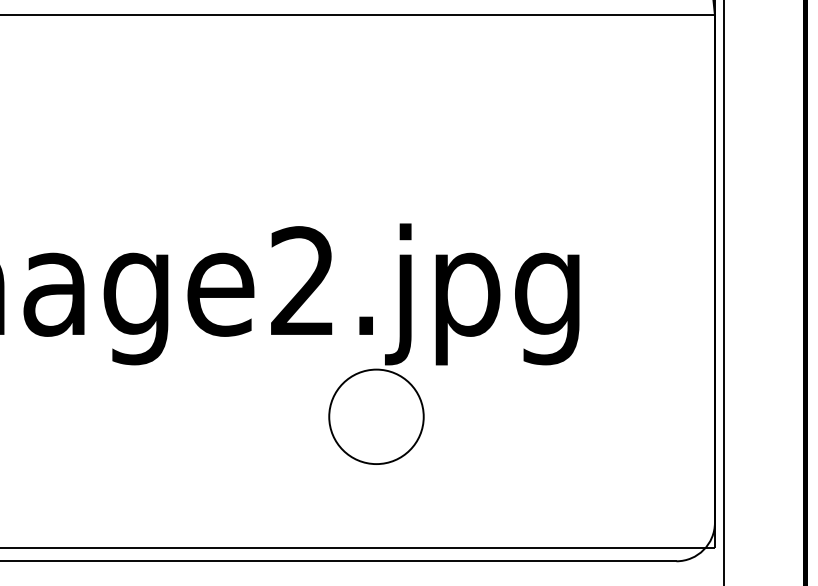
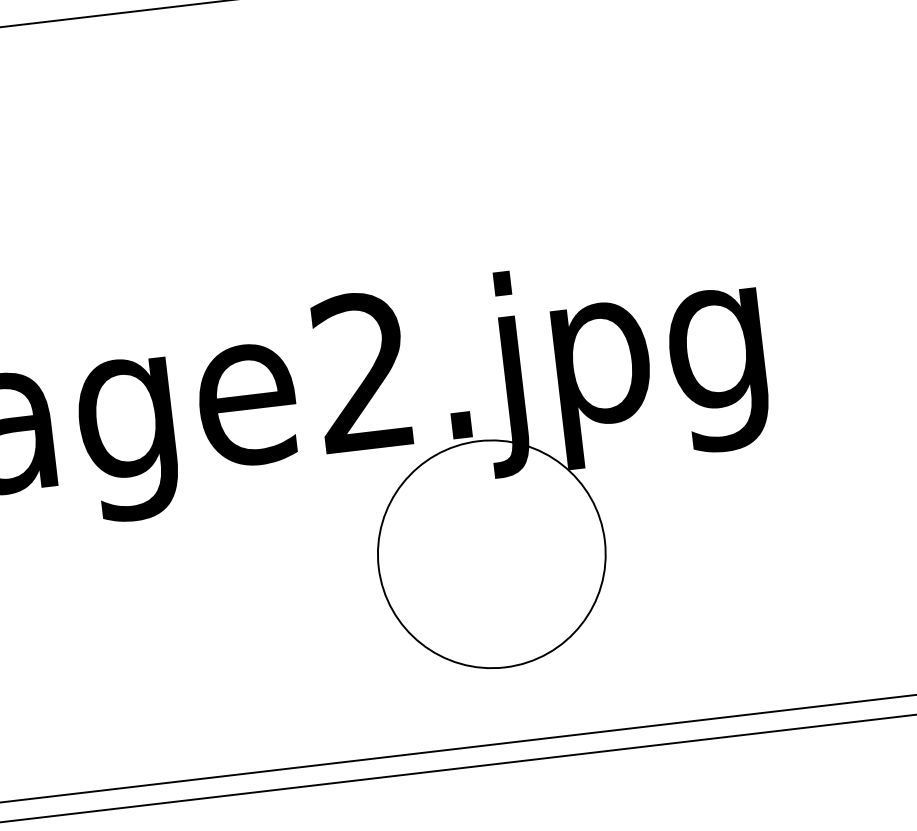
circle: (376, 416) -> (491, 553), size x1.67

